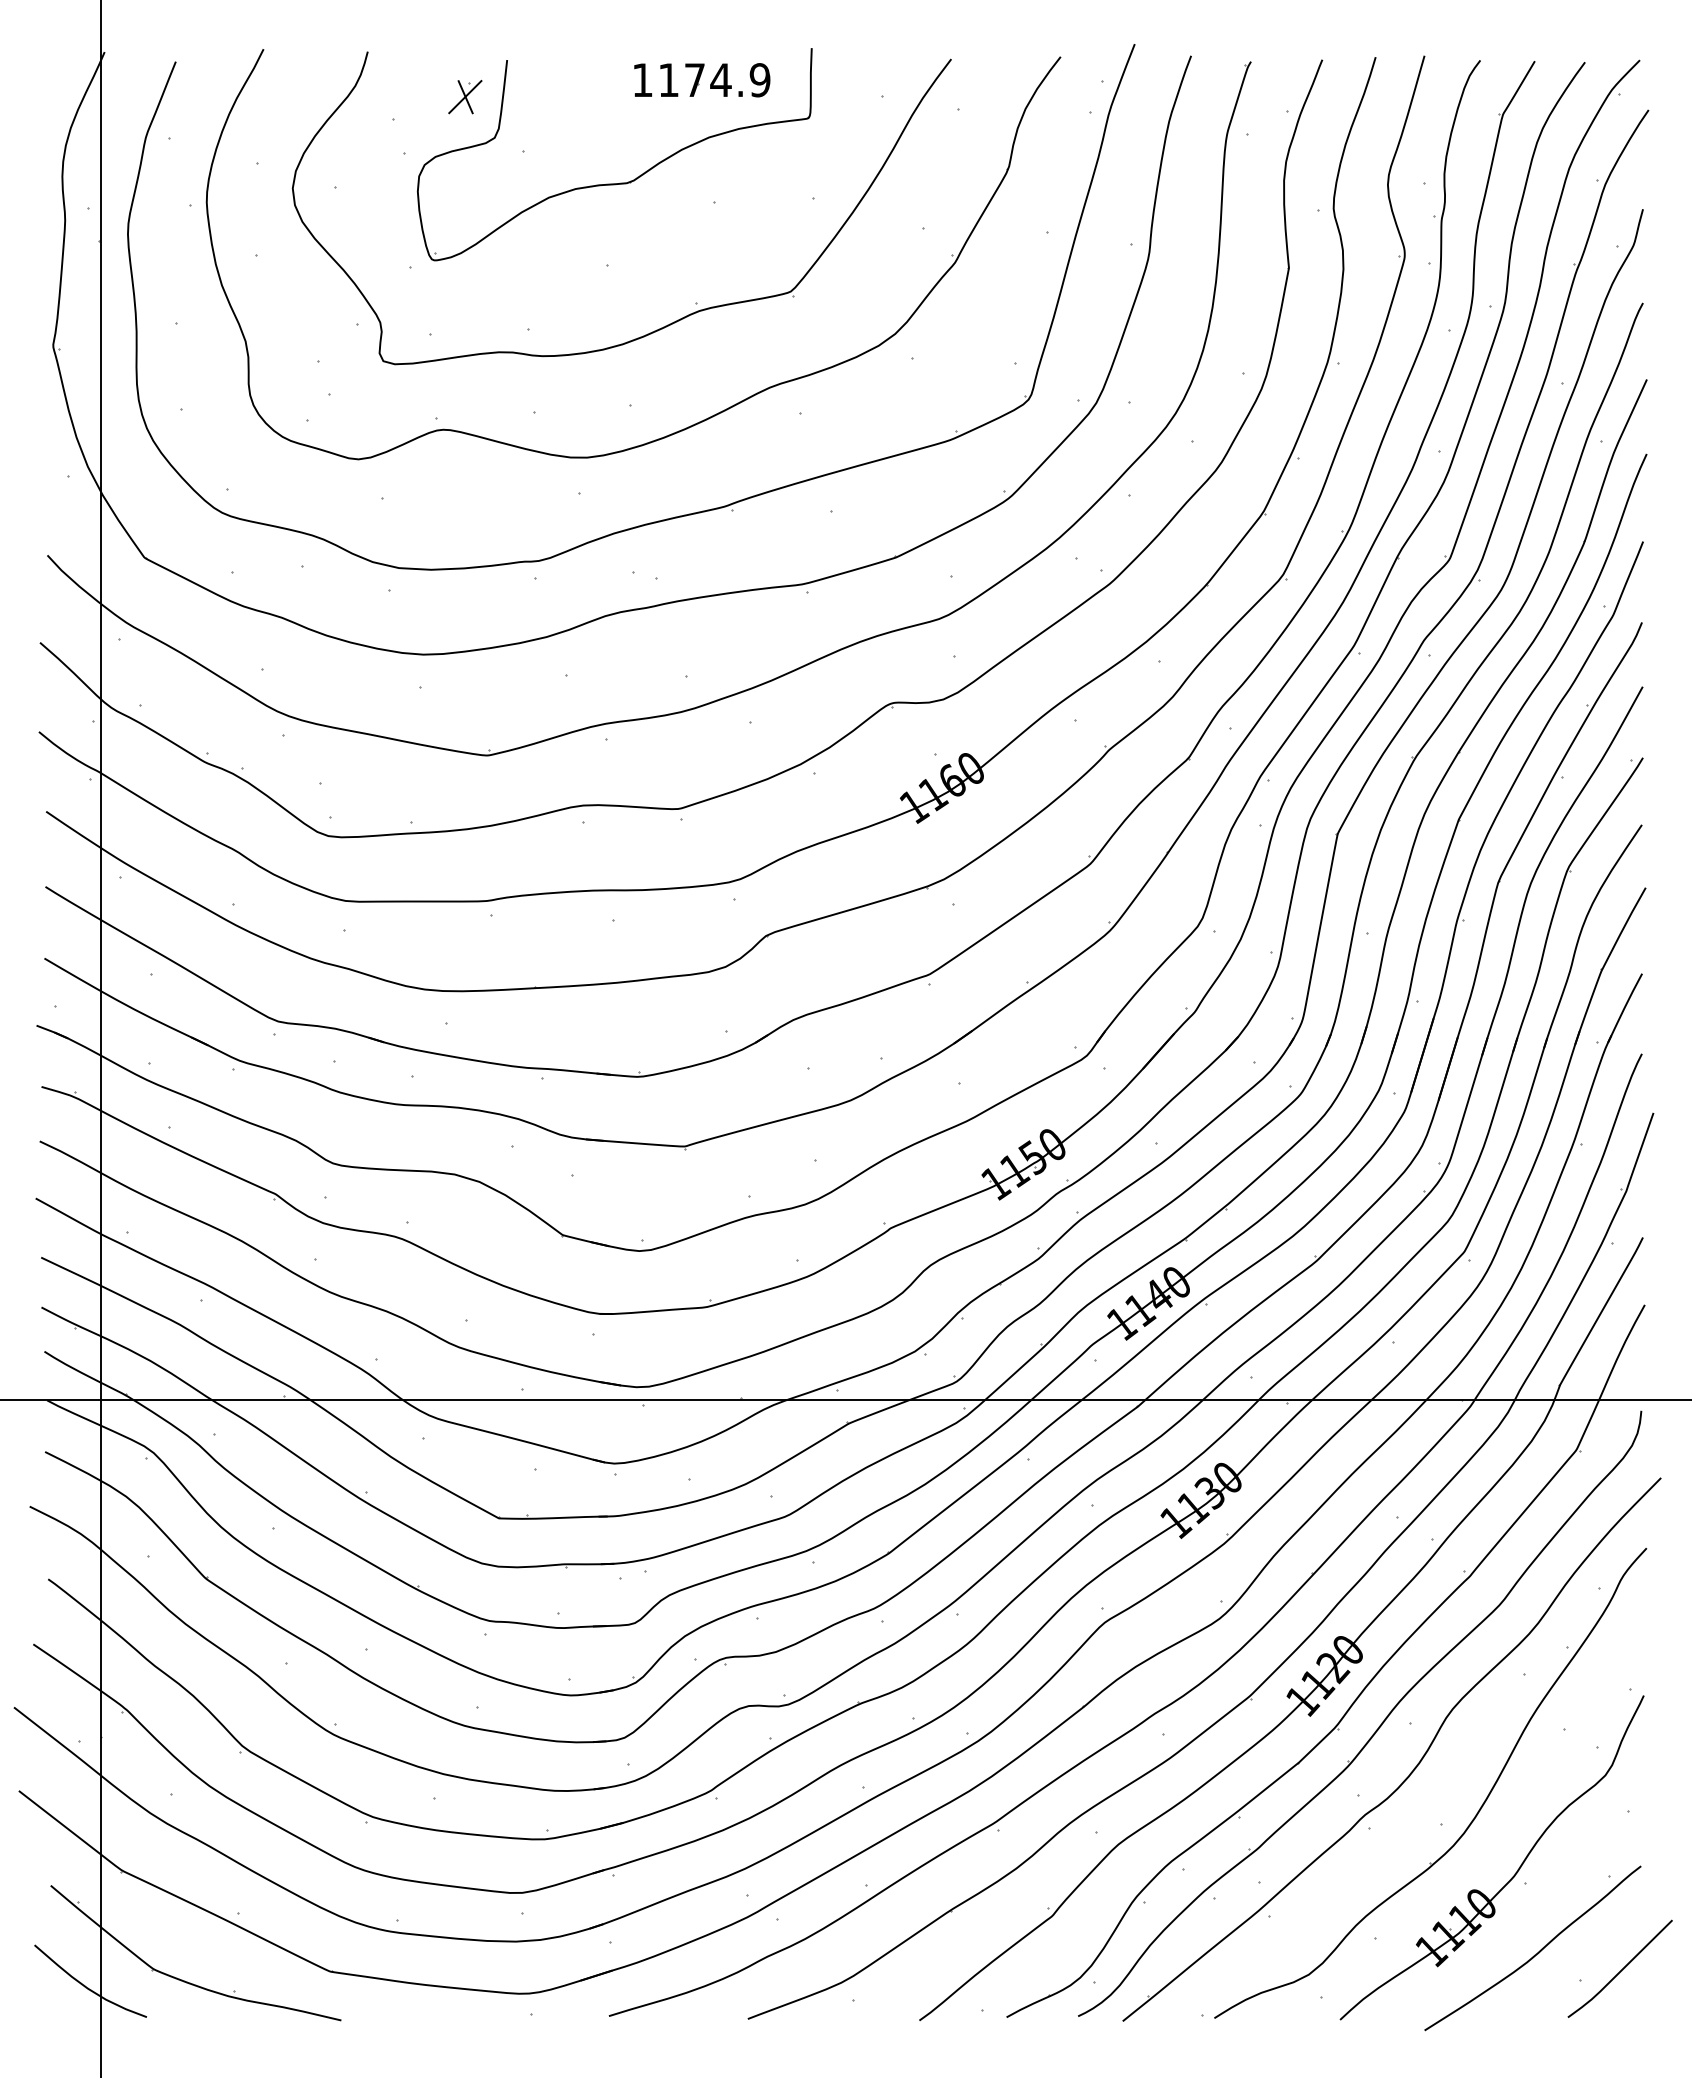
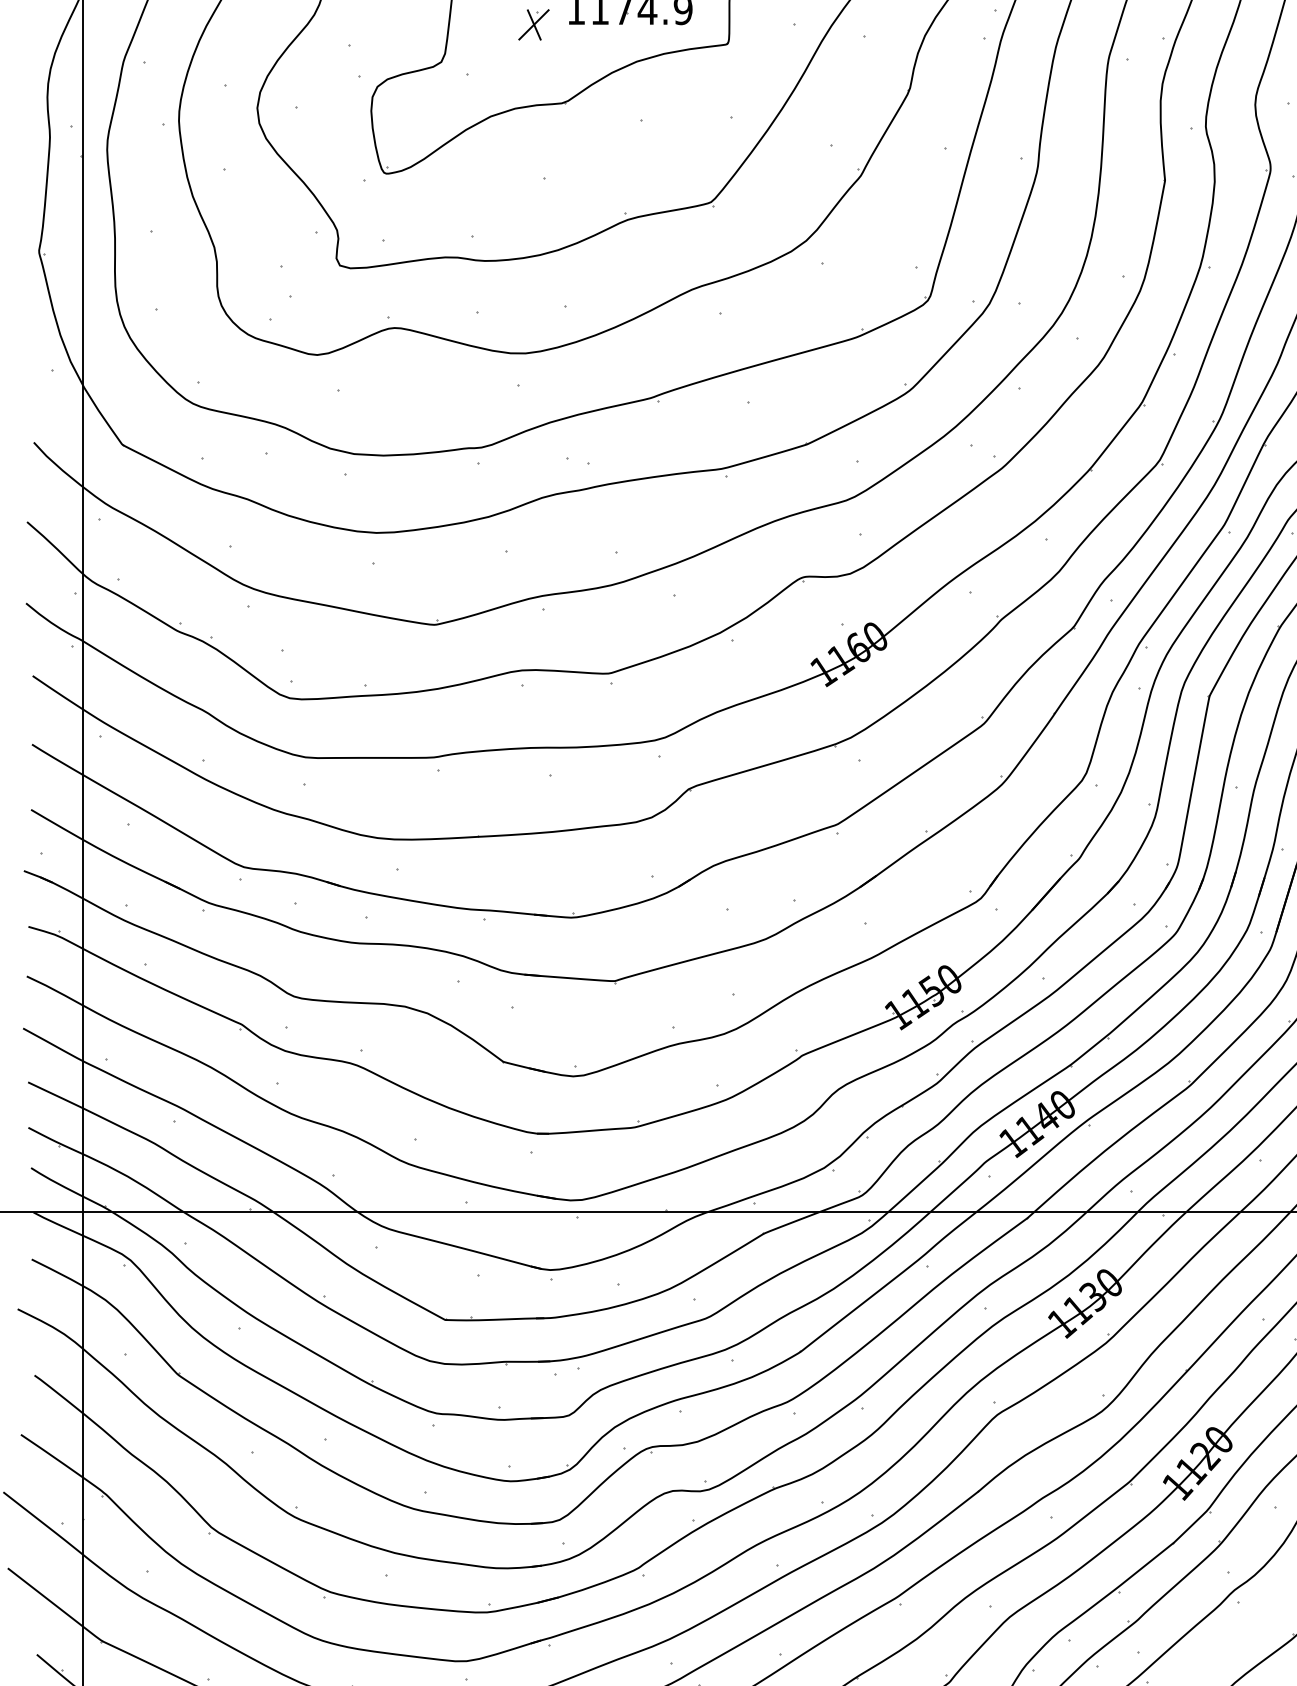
part: (465, 97) -> (534, 25), moved

